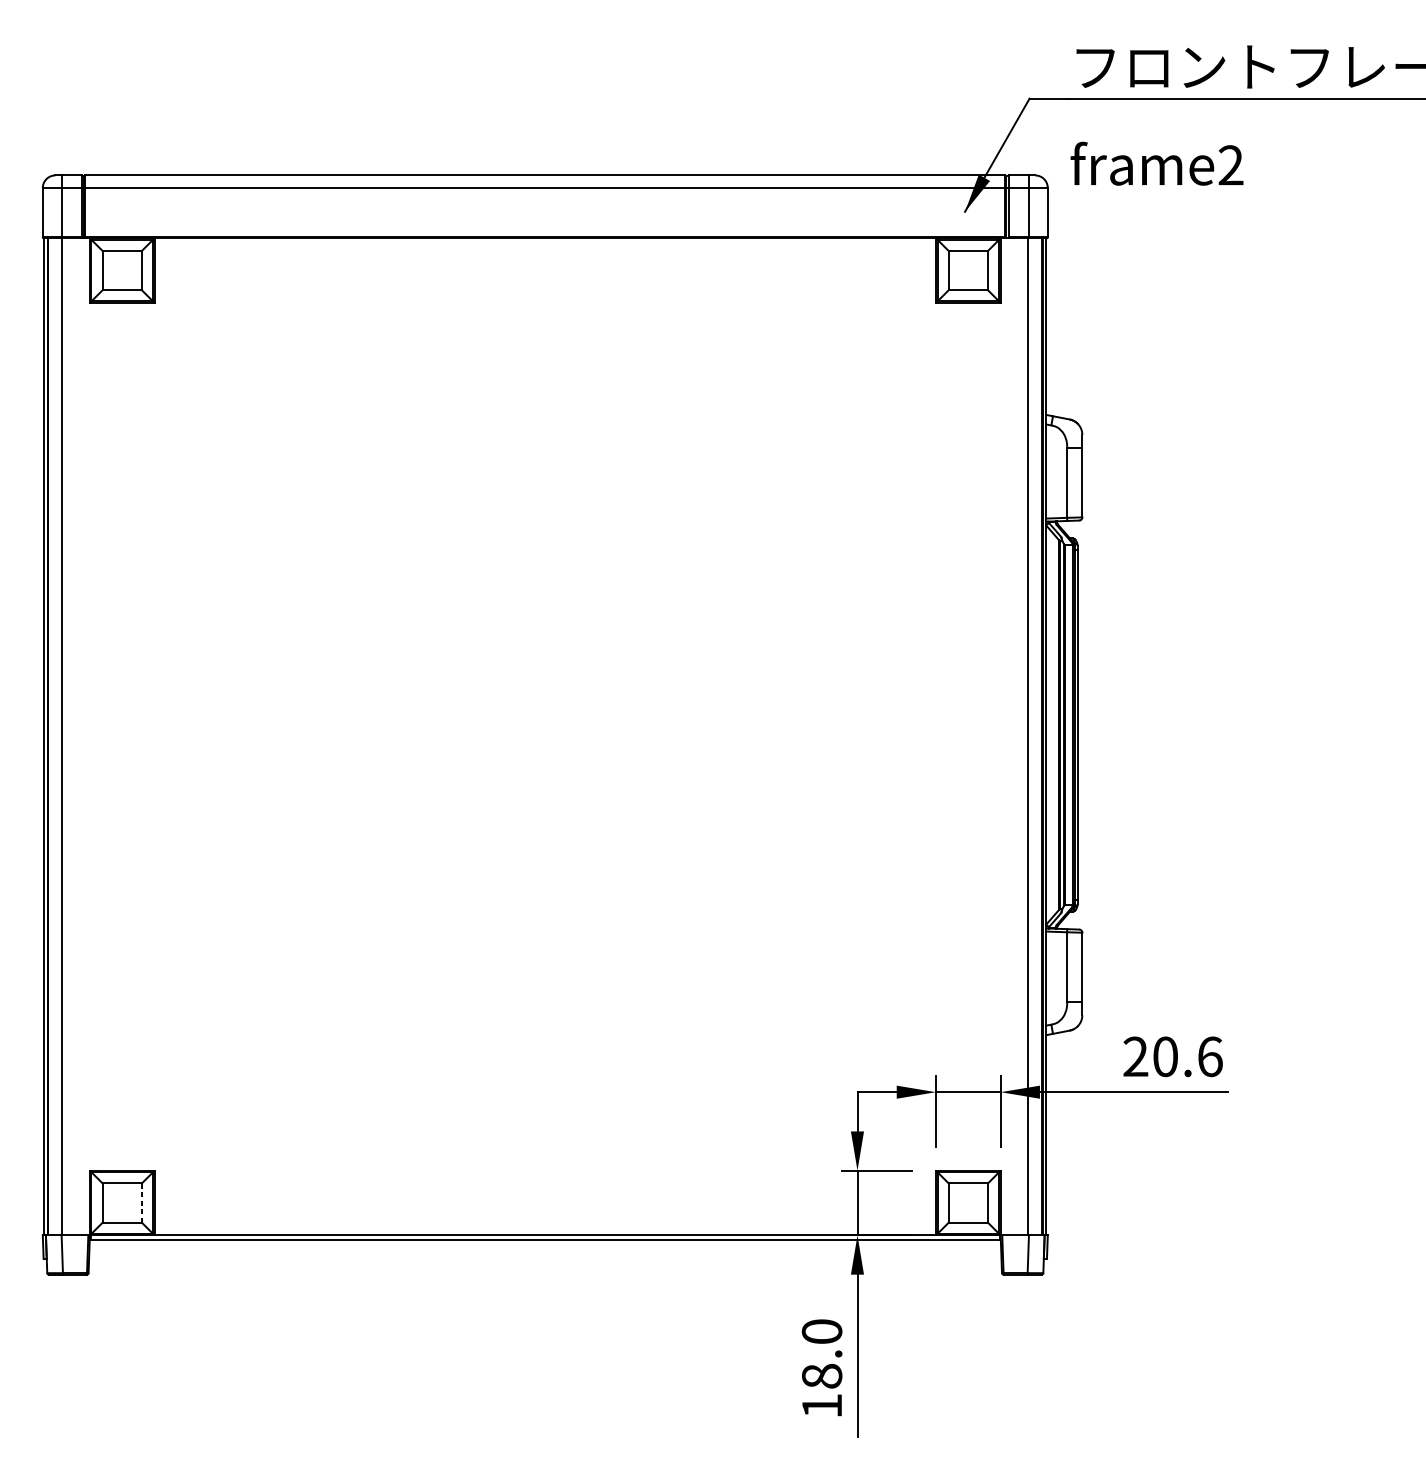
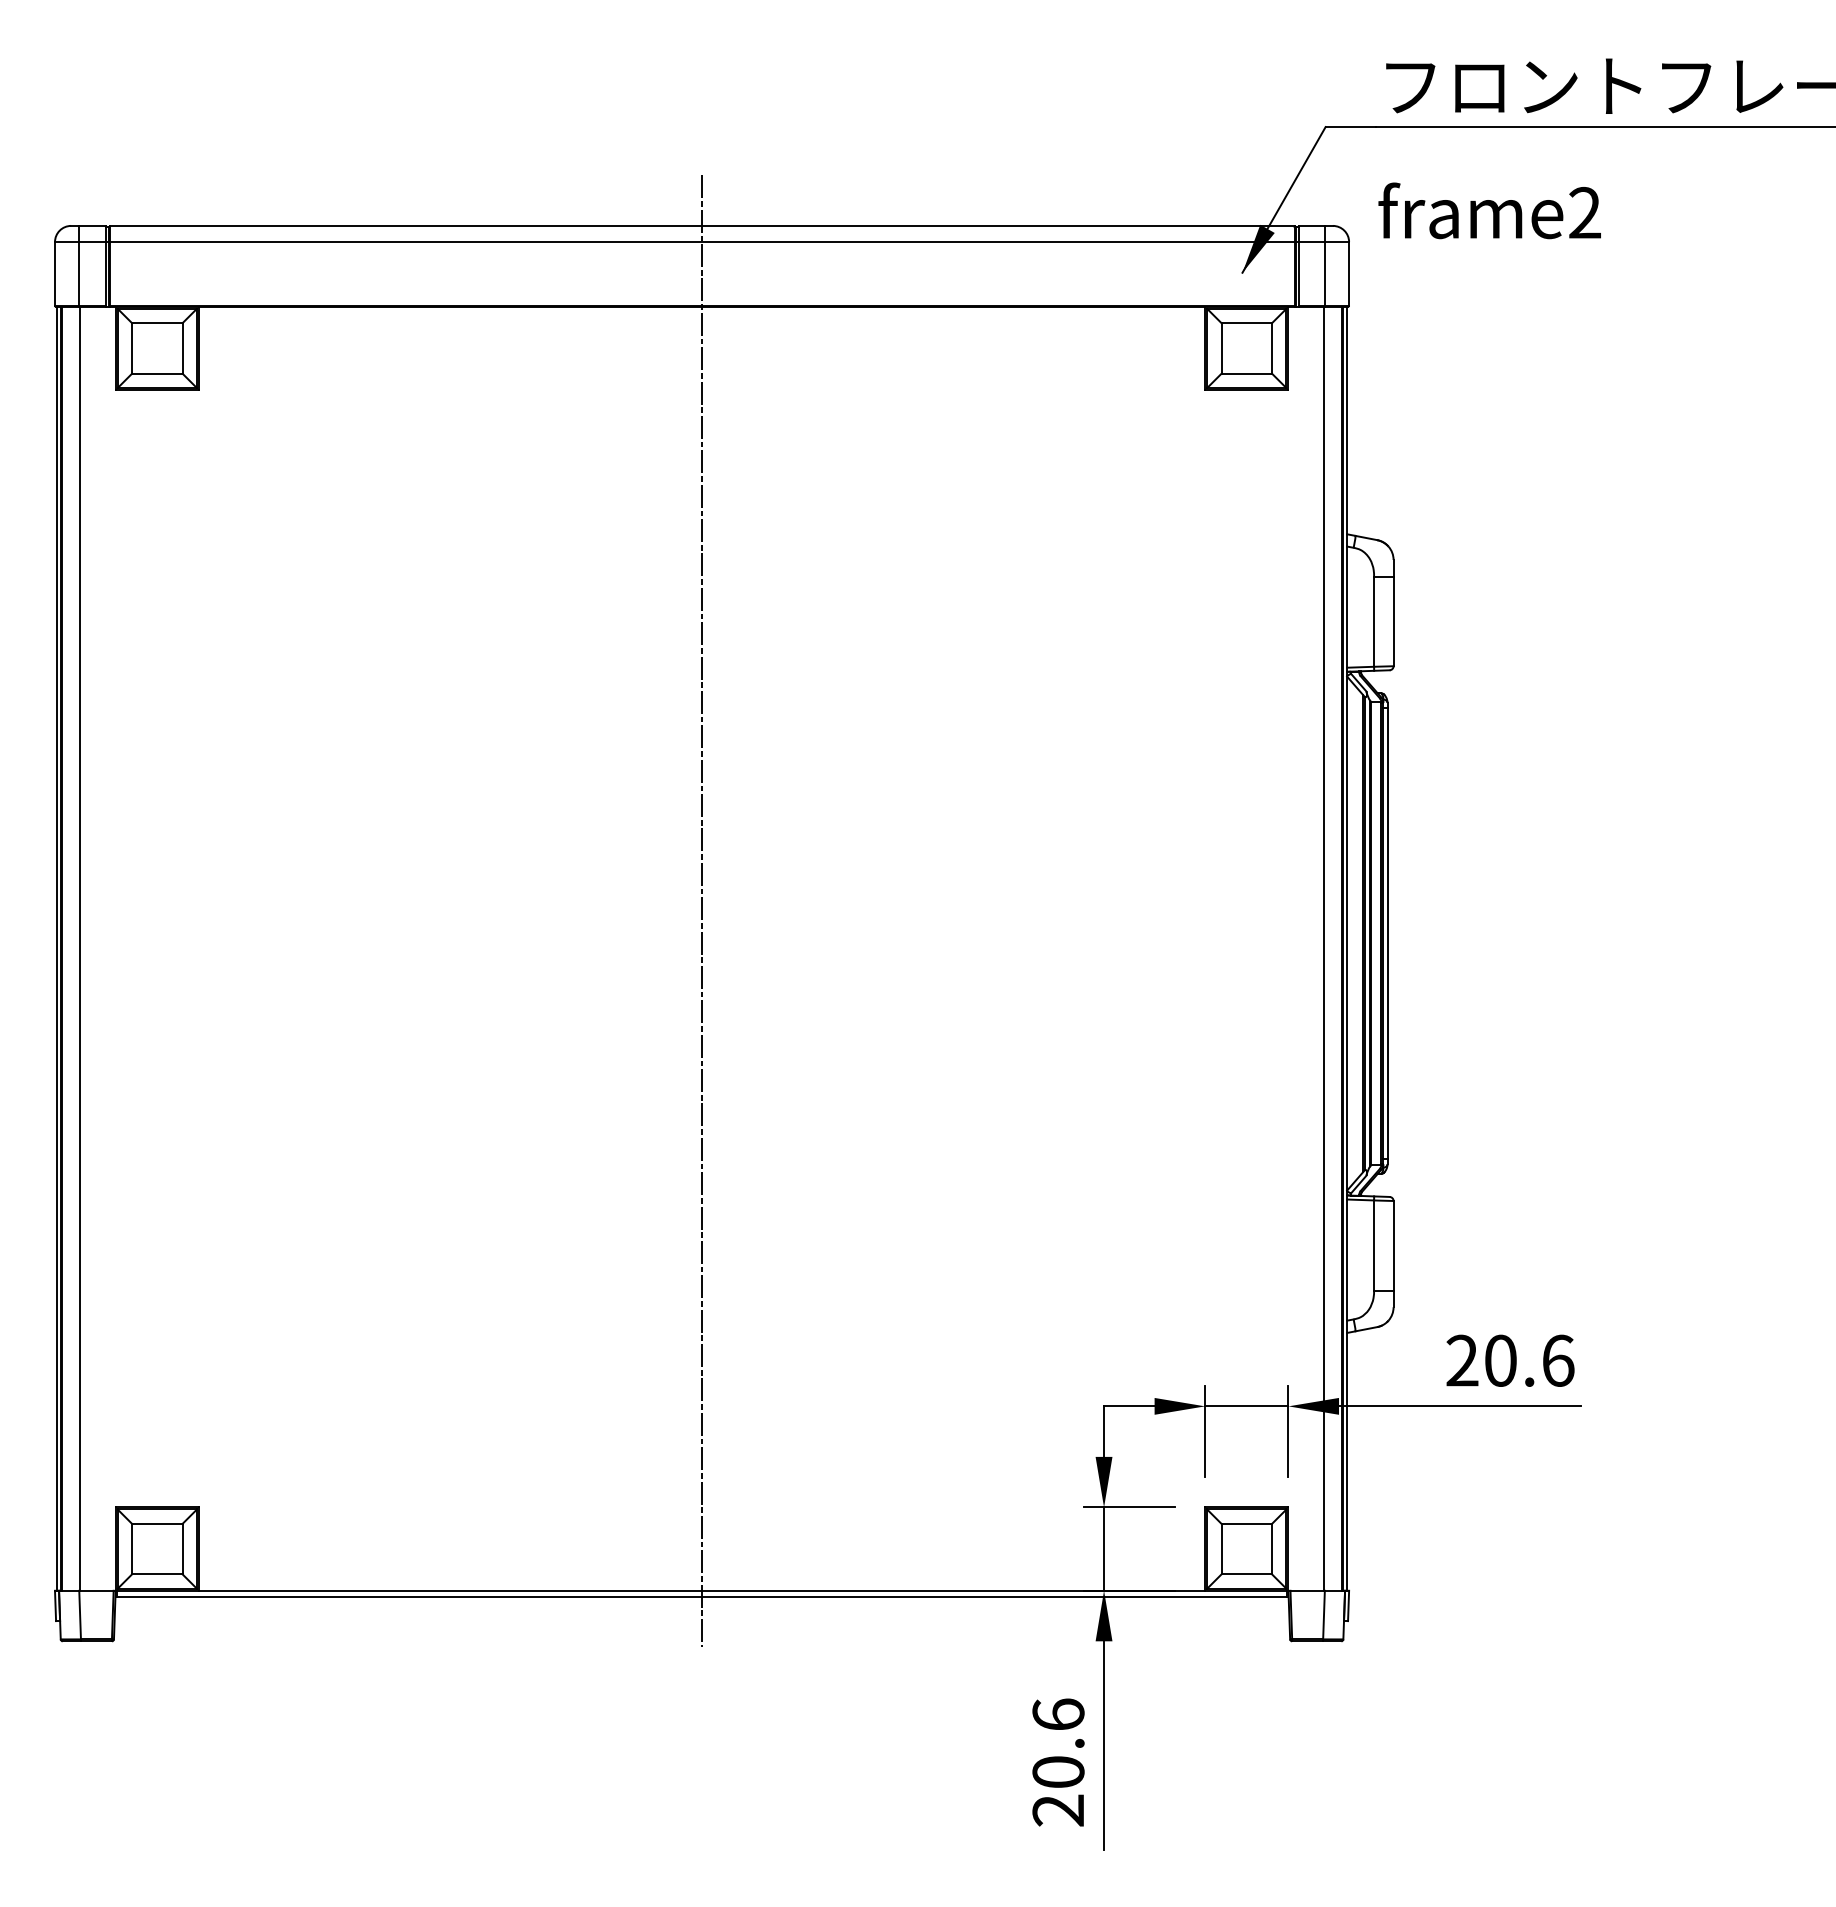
line: (545, 707) -> (702, 911), added
line: (141, 1203) -> (182, 1549), dashed -> solid
text: (822, 1368) -> (1058, 1762), 18.0 -> 20.6

